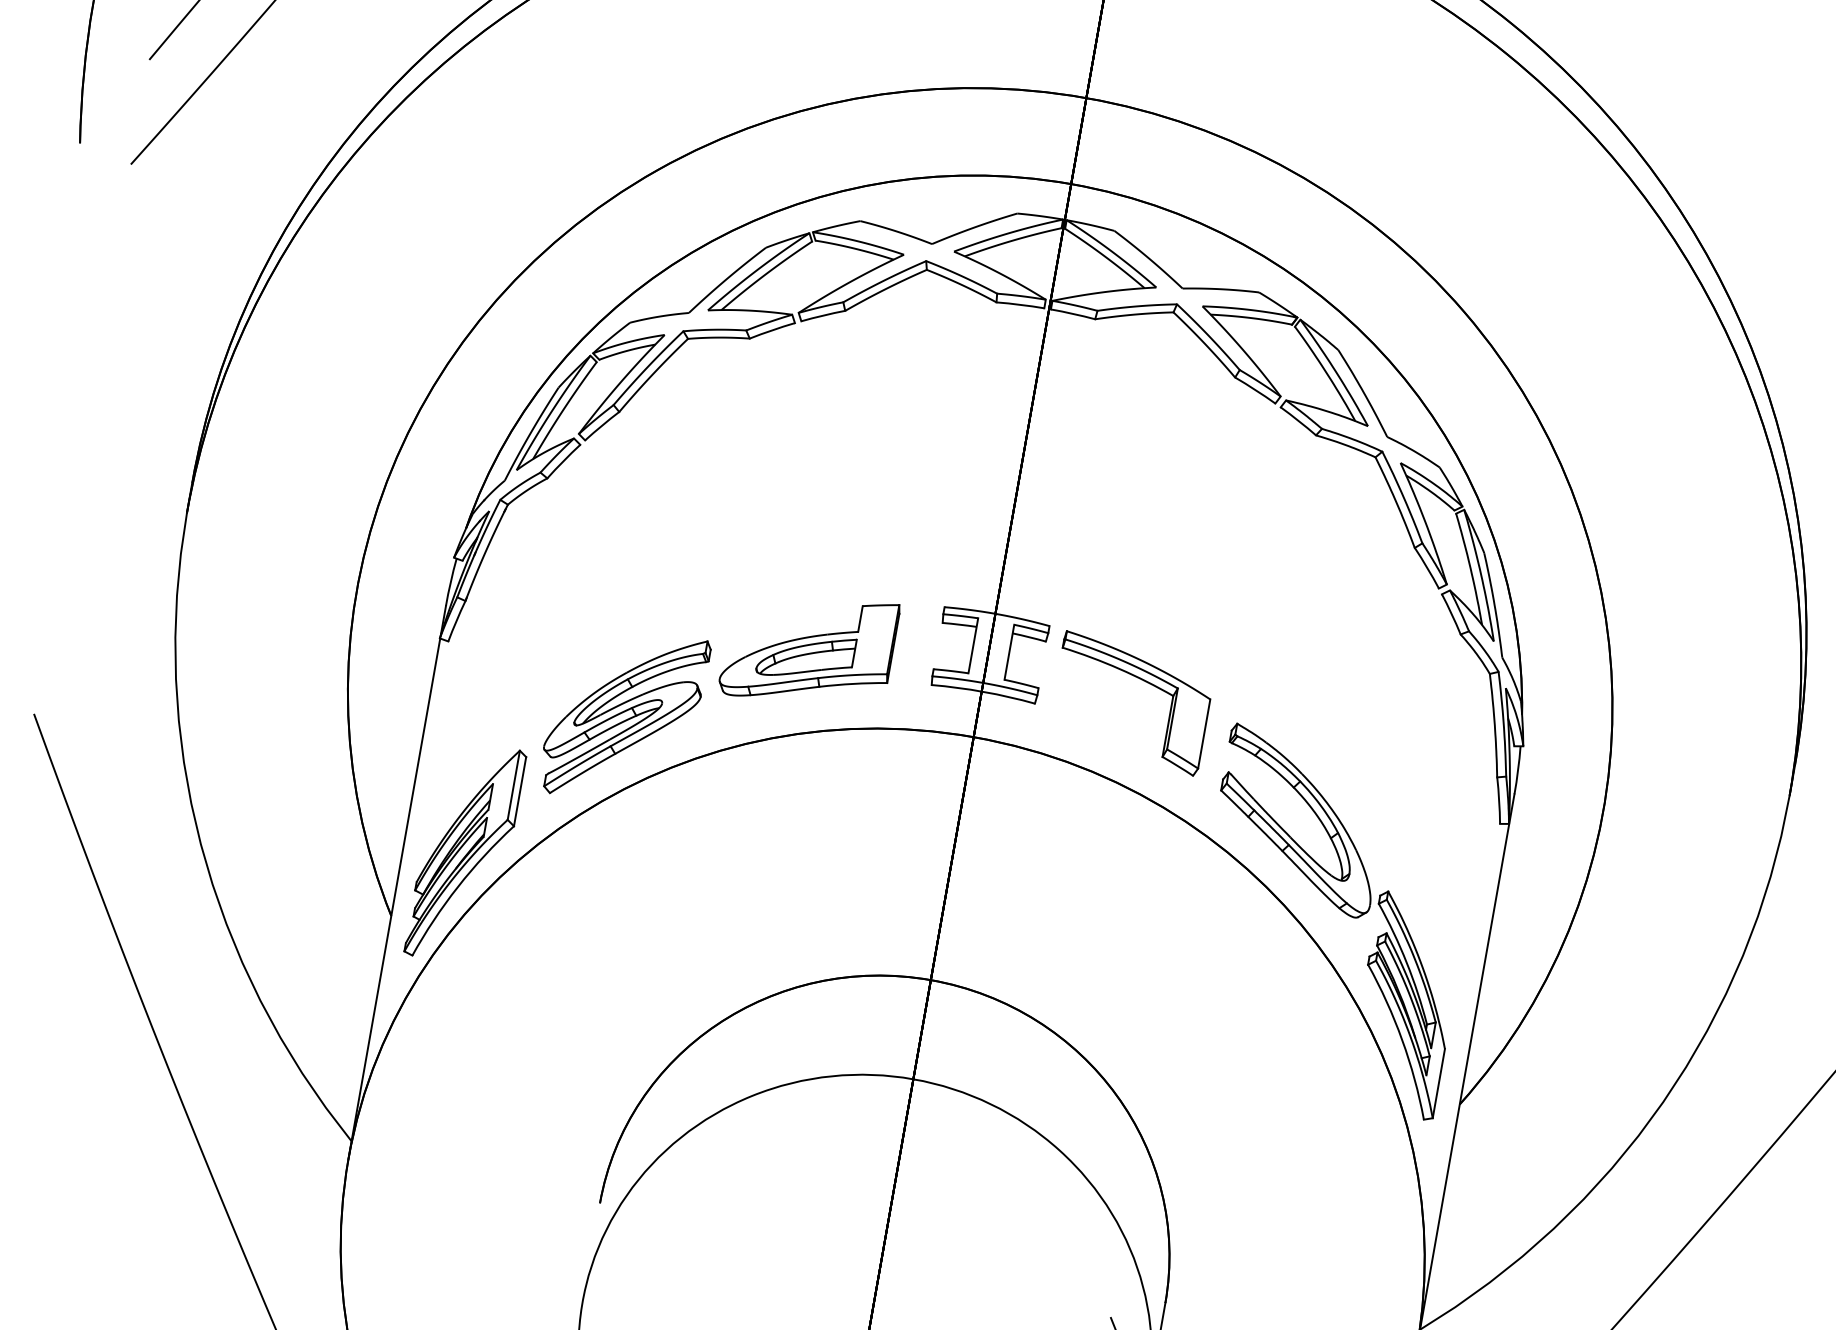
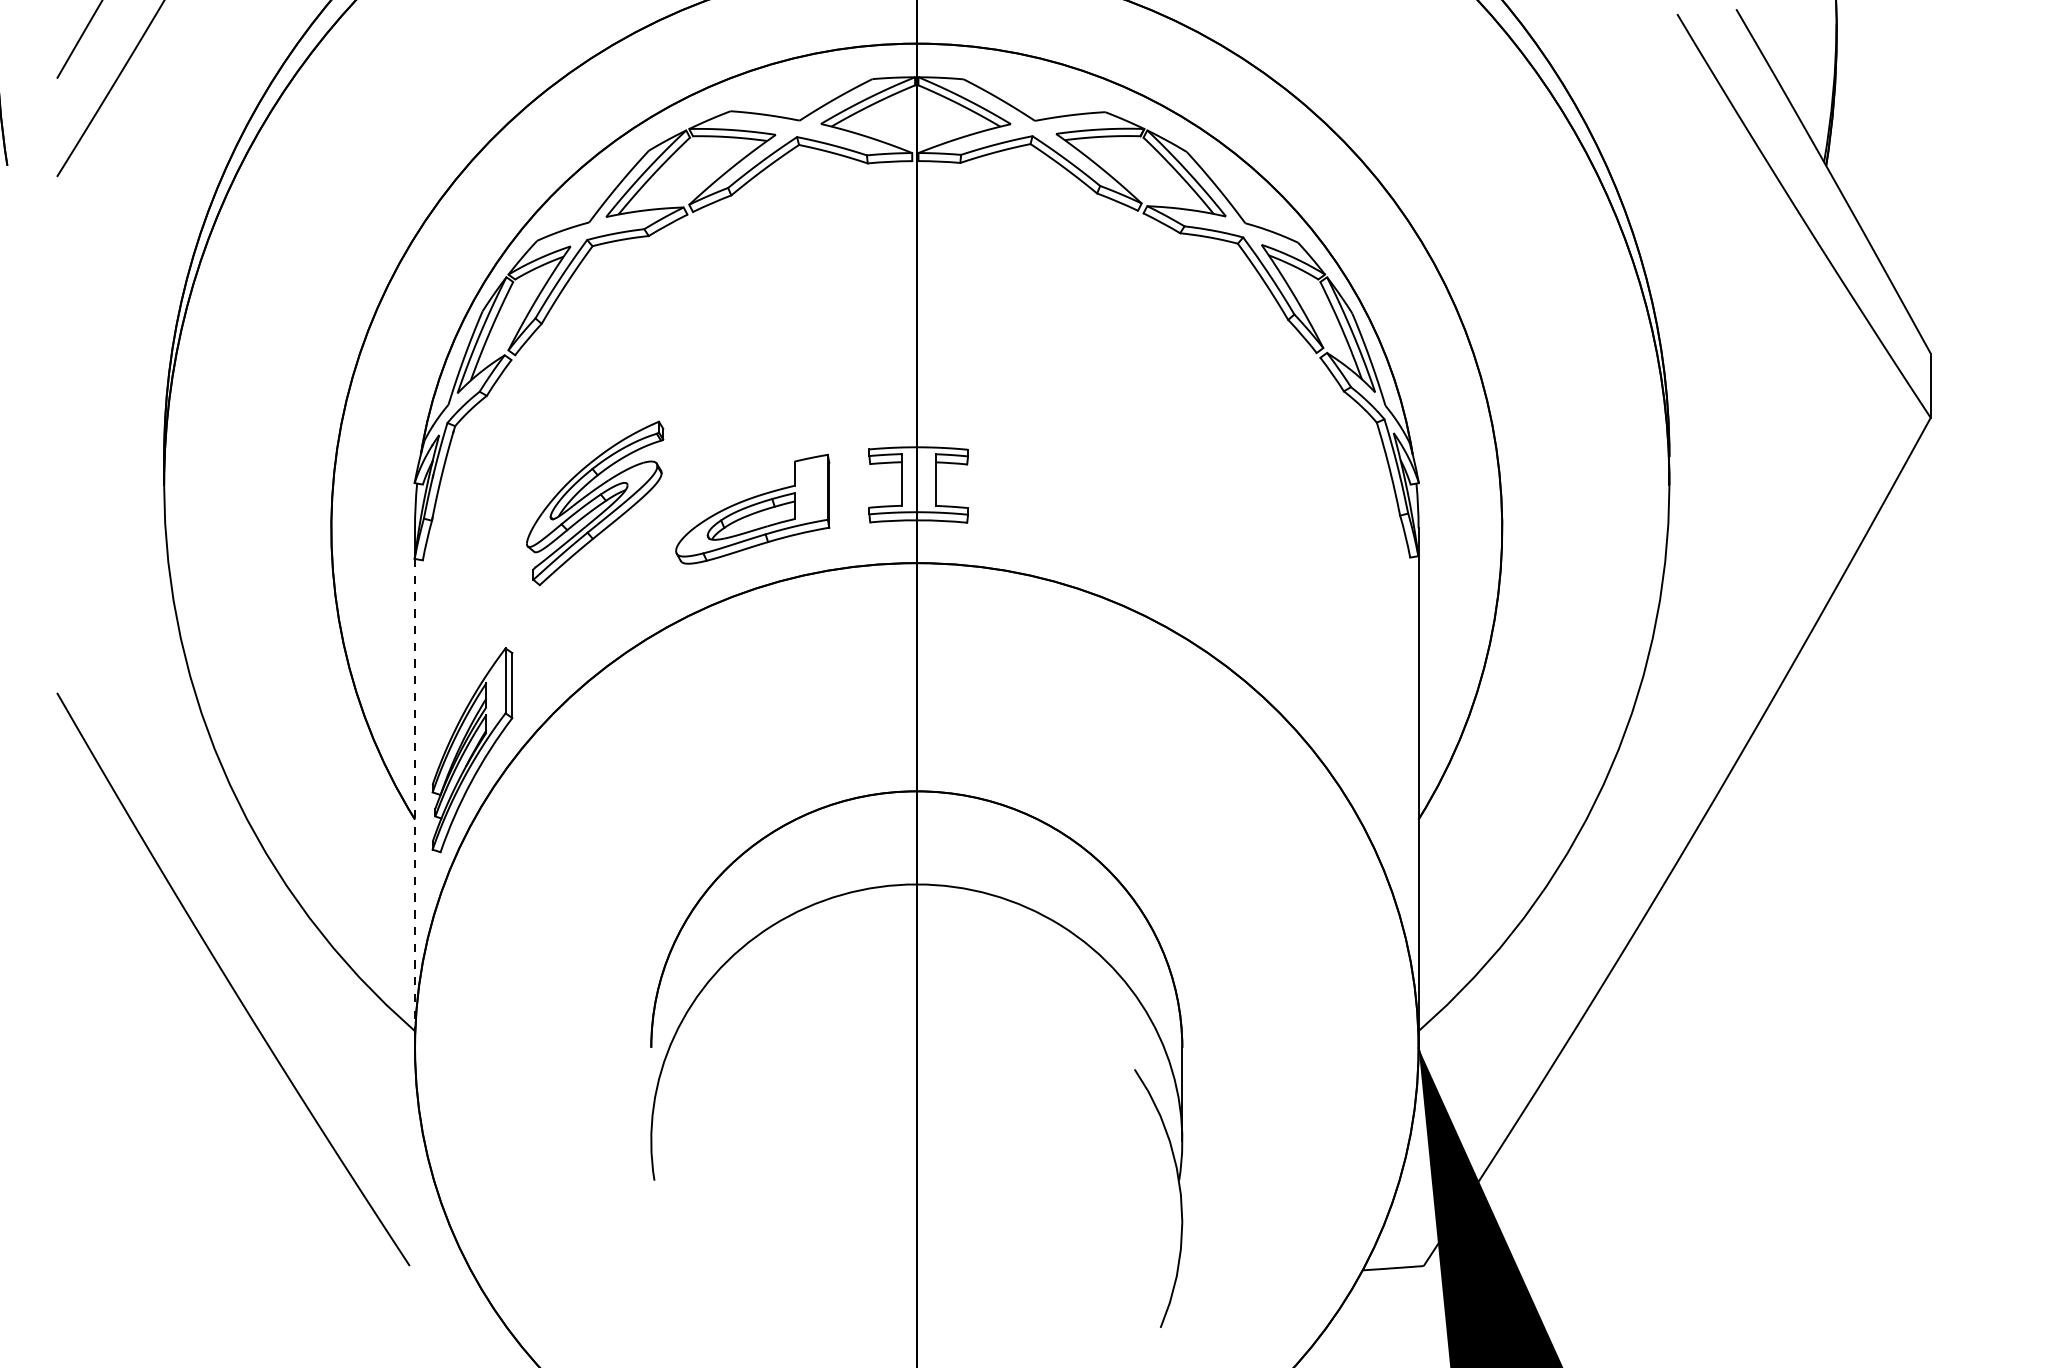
part: (1141, 680) -> (1060, 484), removed
part: (624, 716) -> (595, 503), moved
line: (394, 898) -> (415, 803), solid -> dashed
part: (1341, 911) -> (1279, 662), removed

